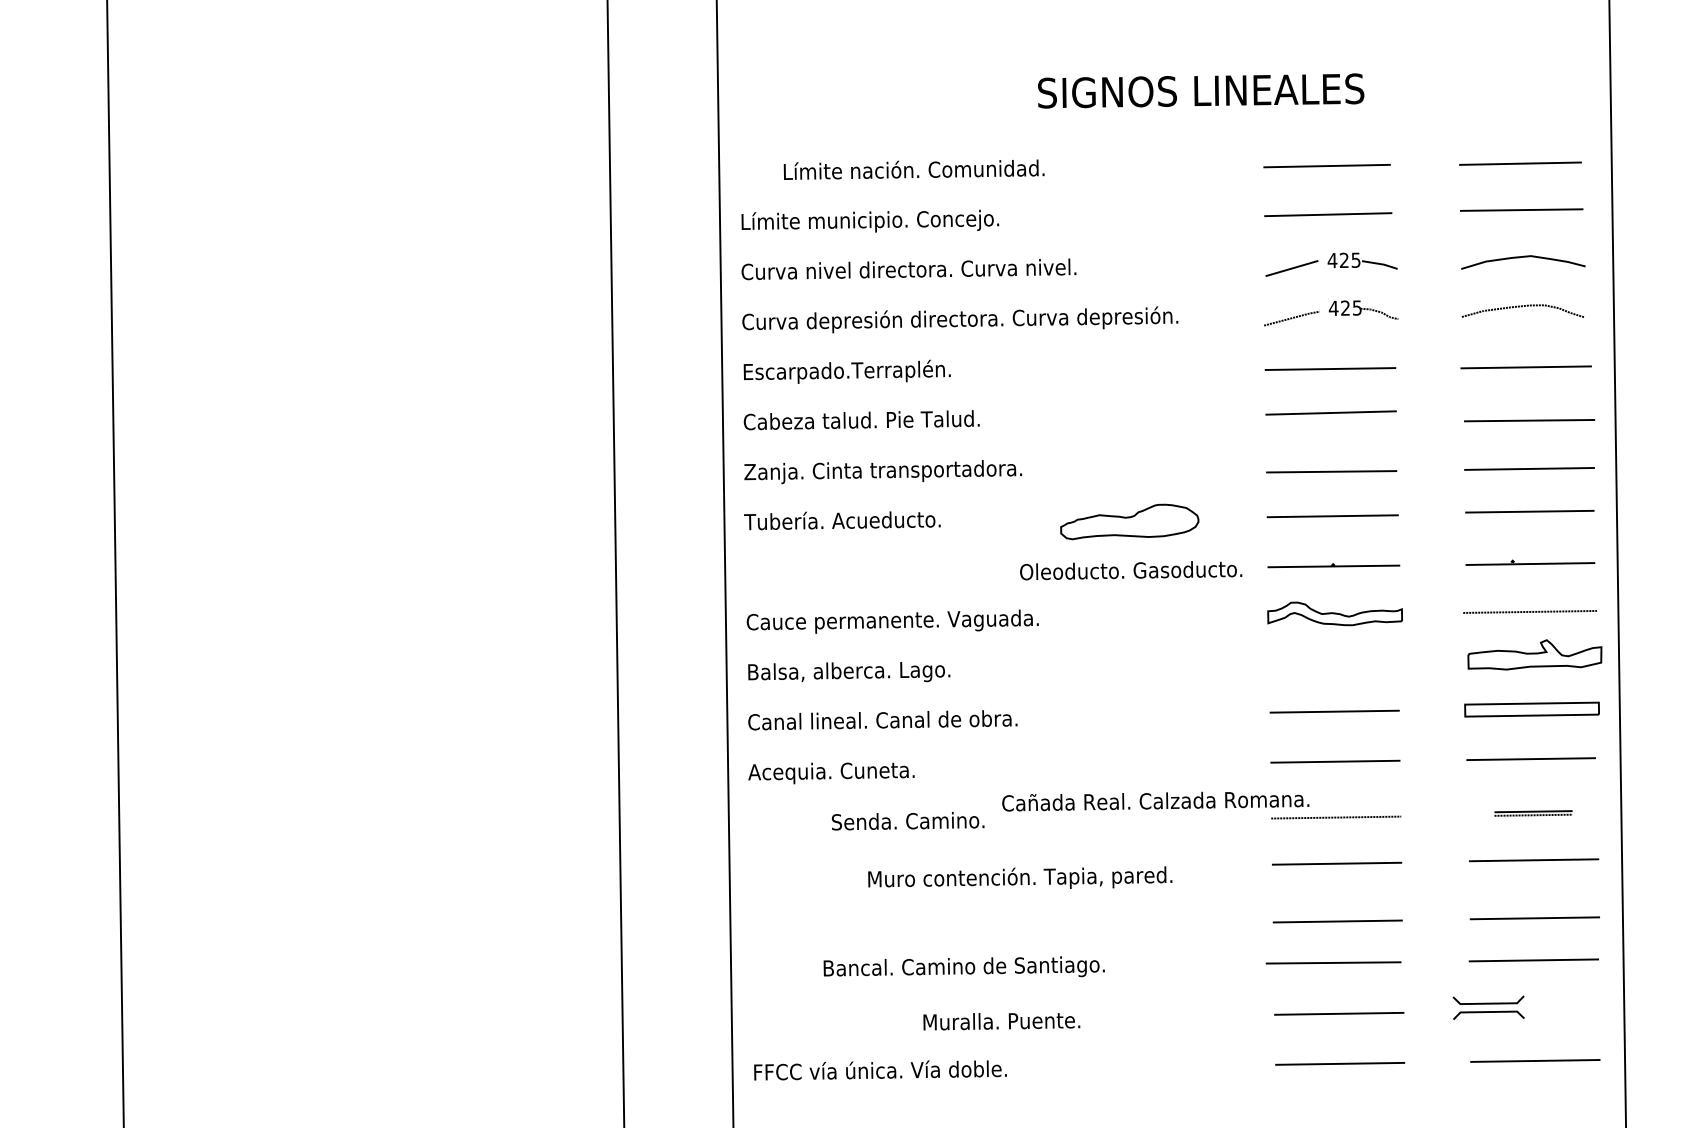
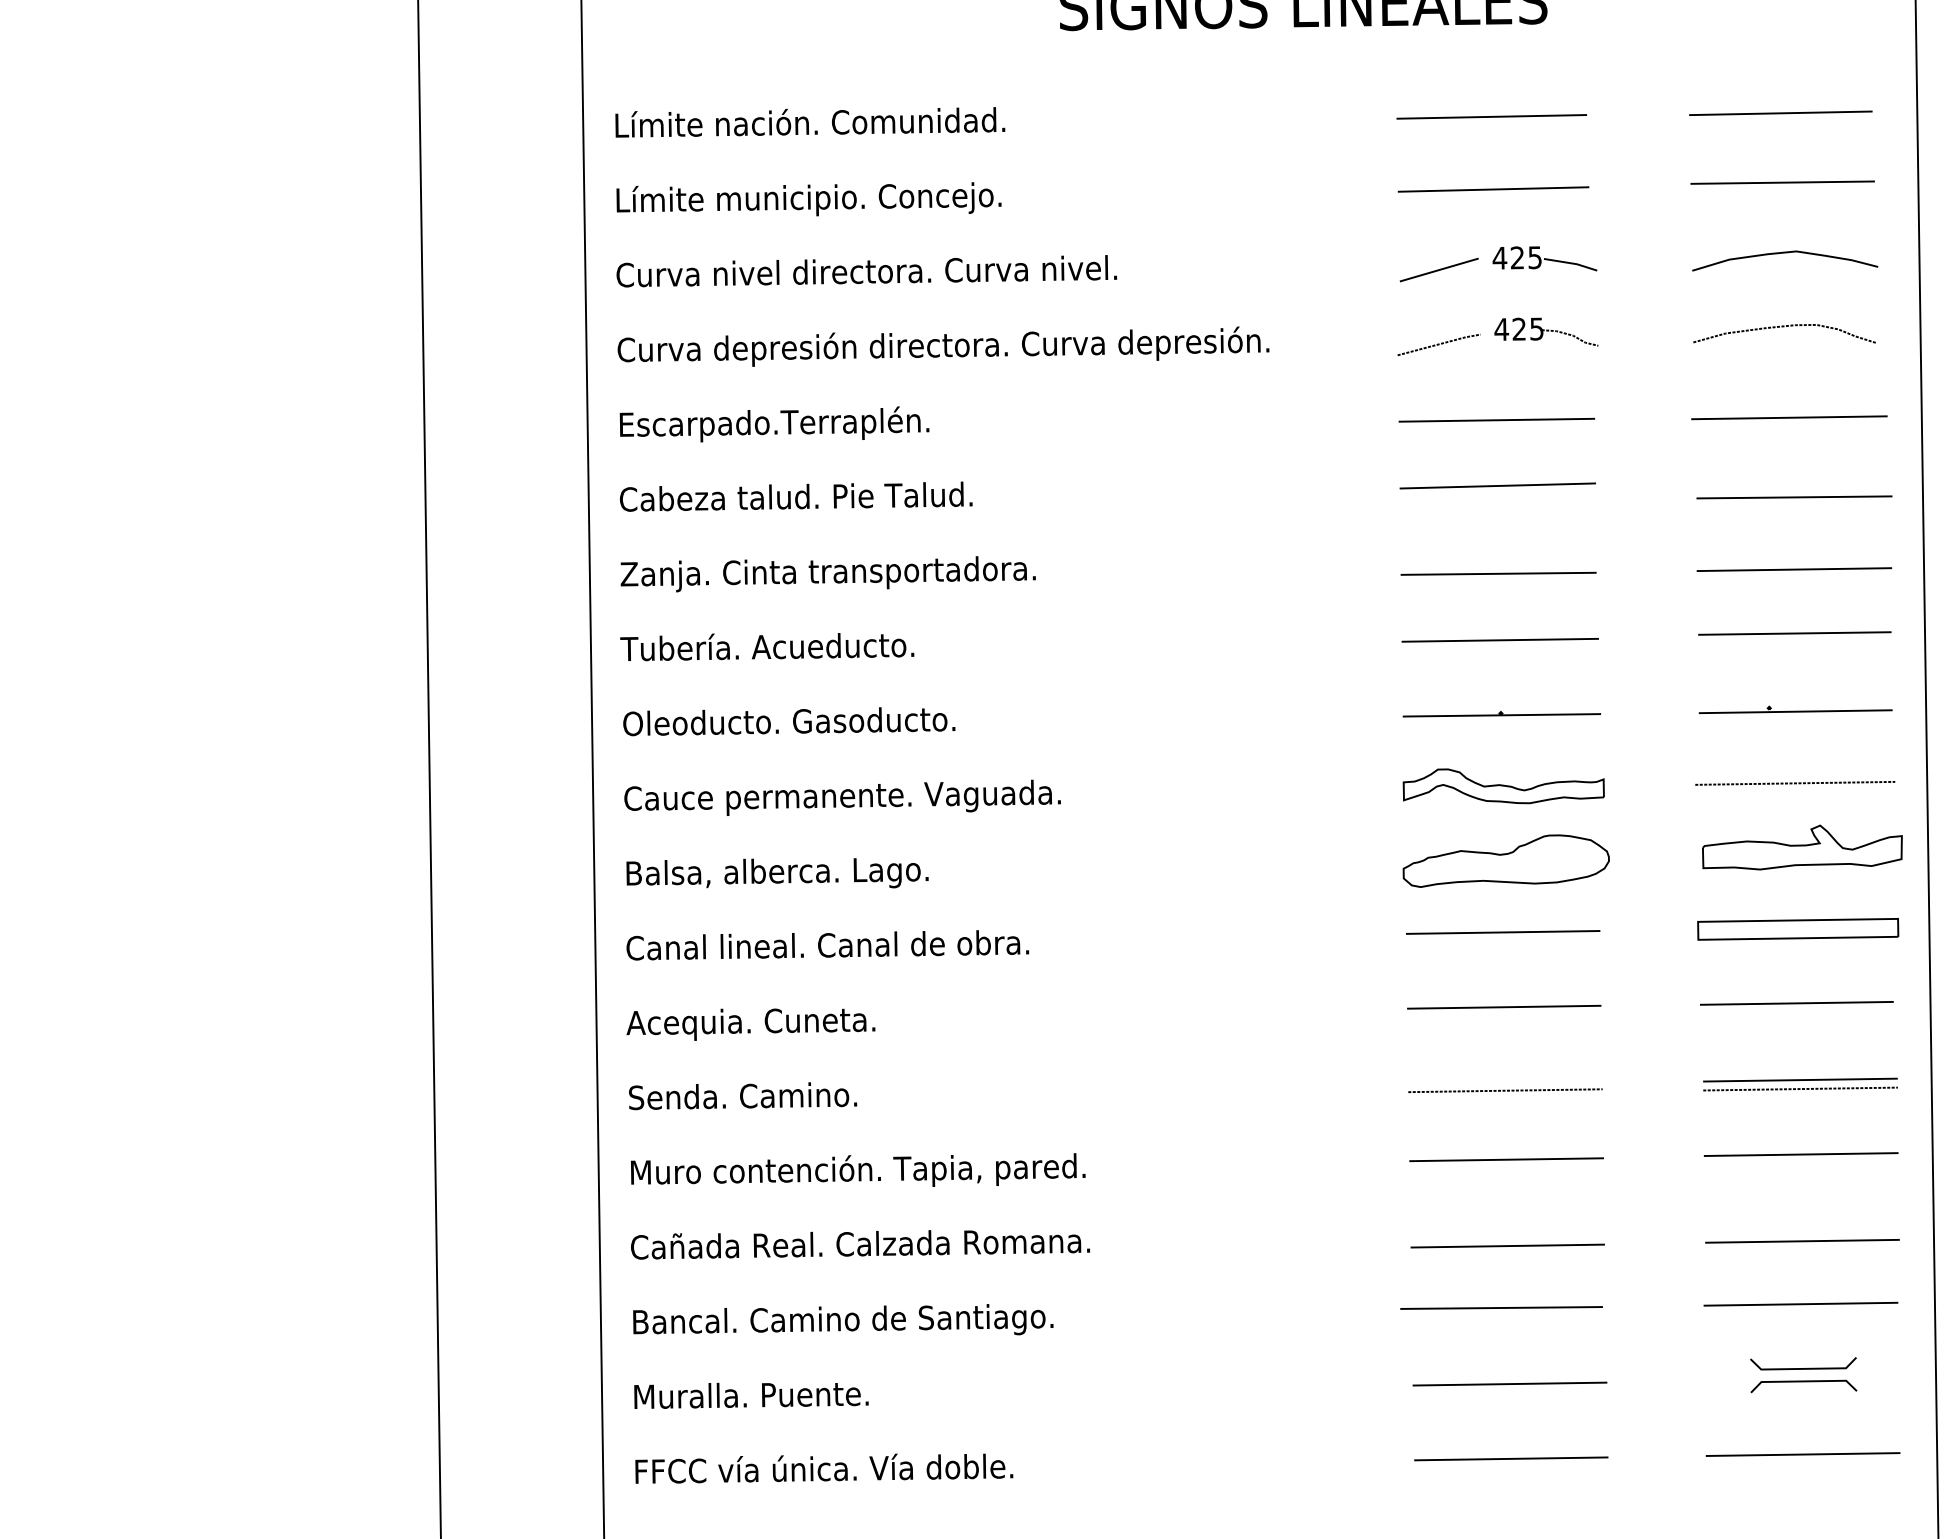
text: (913, 169) -> (809, 121), moved
part: (1129, 521) -> (1505, 860), moved
text: (1131, 570) -> (789, 721), moved
text: (1155, 801) -> (860, 1244), moved
part: (1533, 813) -> (1800, 1084), size x1.67
text: (907, 821) -> (742, 1096), moved
text: (1020, 877) -> (858, 1169), moved
text: (963, 966) -> (842, 1319), moved
part: (1488, 1007) -> (1803, 1374), moved
text: (1001, 1021) -> (750, 1395), moved

